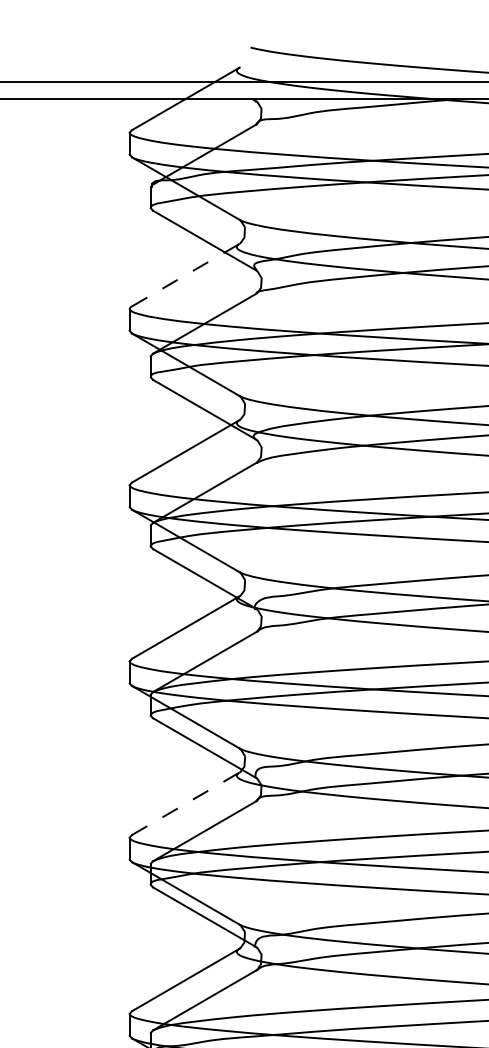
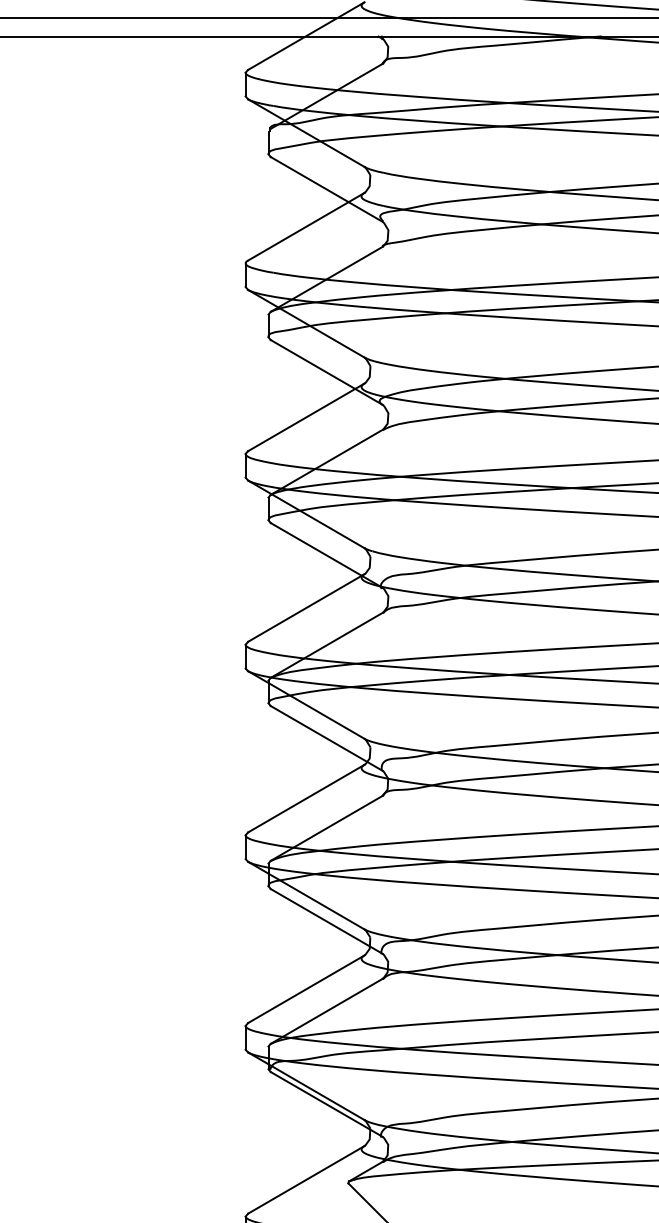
line: (185, 274) -> (306, 226), dashed -> solid
line: (185, 803) -> (306, 798), dashed -> solid

